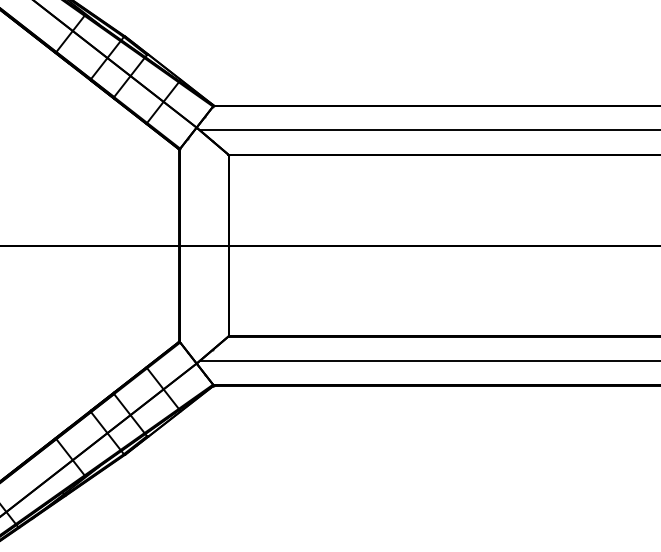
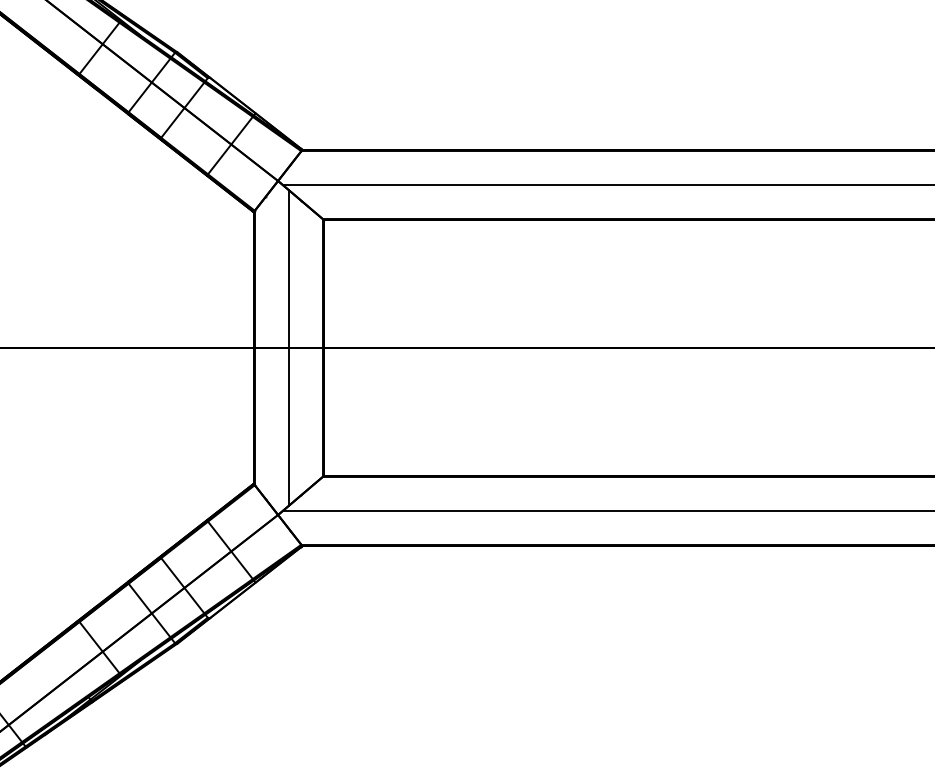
line: (204, 245) -> (288, 347), added

